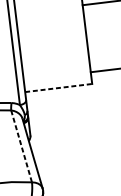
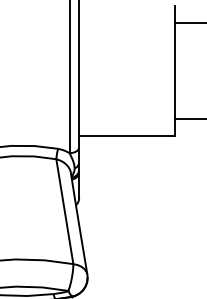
line: (58, 87) -> (127, 135), dashed -> solid
line: (21, 146) -> (64, 212), dashed -> solid

